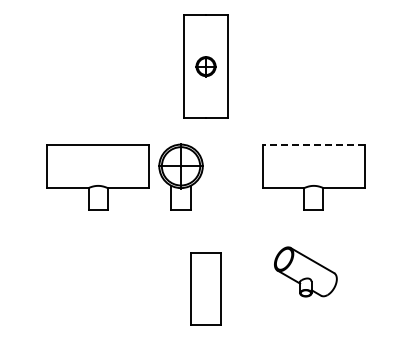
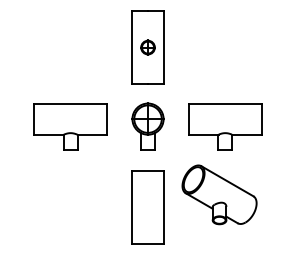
line: (313, 144) -> (225, 103), dashed -> solid
part: (180, 176) -> (147, 126), moved
part: (305, 271) -> (219, 194), size x1.67
part: (205, 289) -> (147, 207), size x1.43

